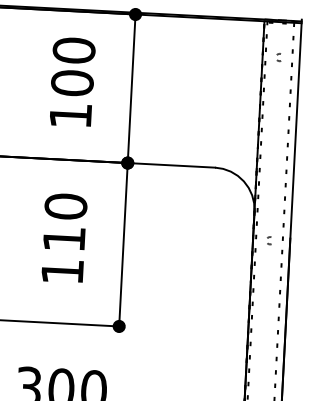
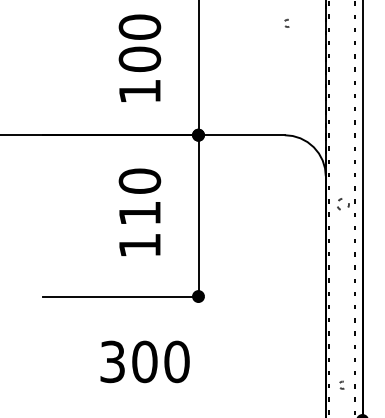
part: (278, 56) -> (286, 22), moved
part: (268, 239) -> (341, 203), size x1.6

